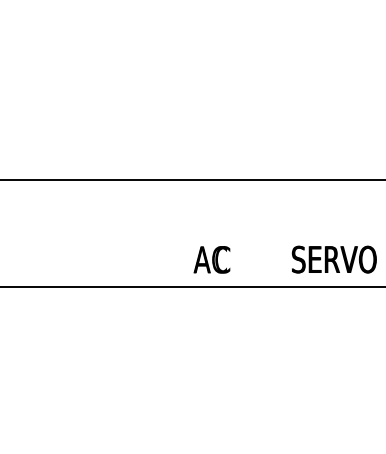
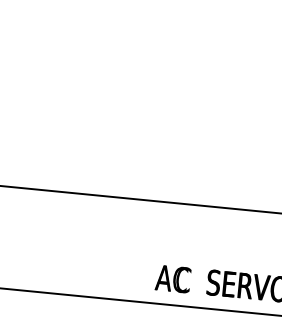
text: (211, 259) -> (172, 278), moved

